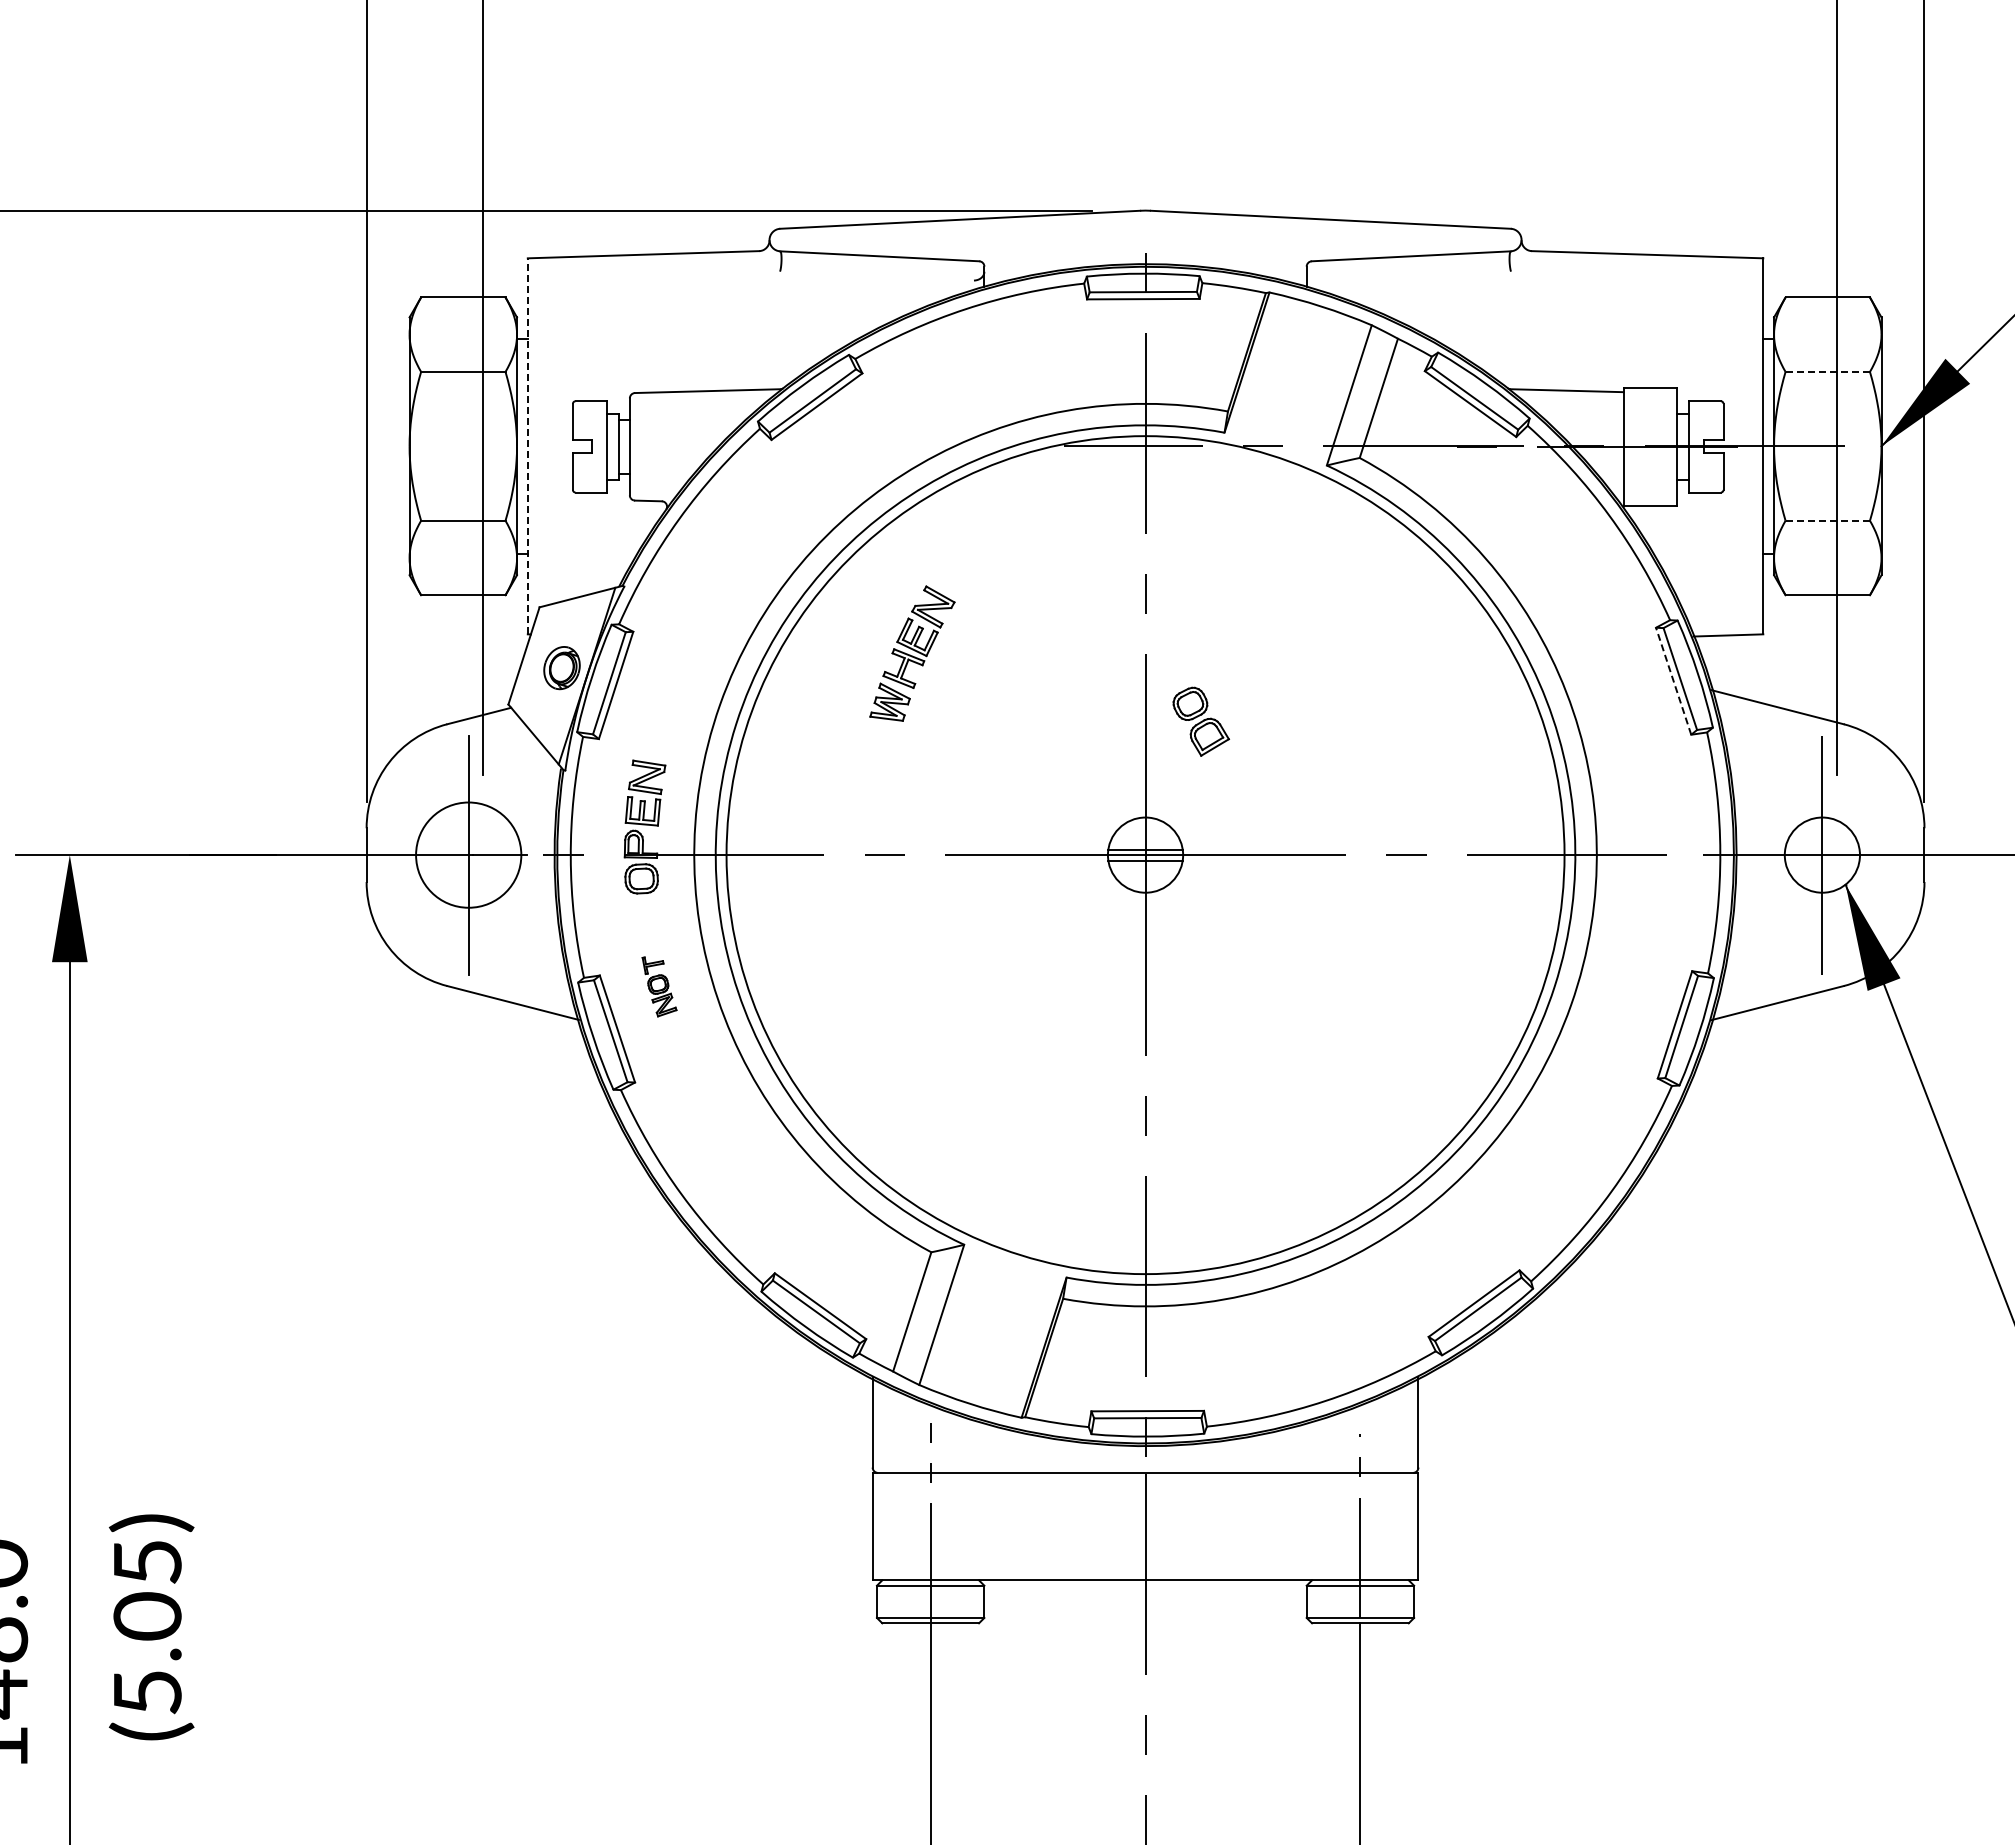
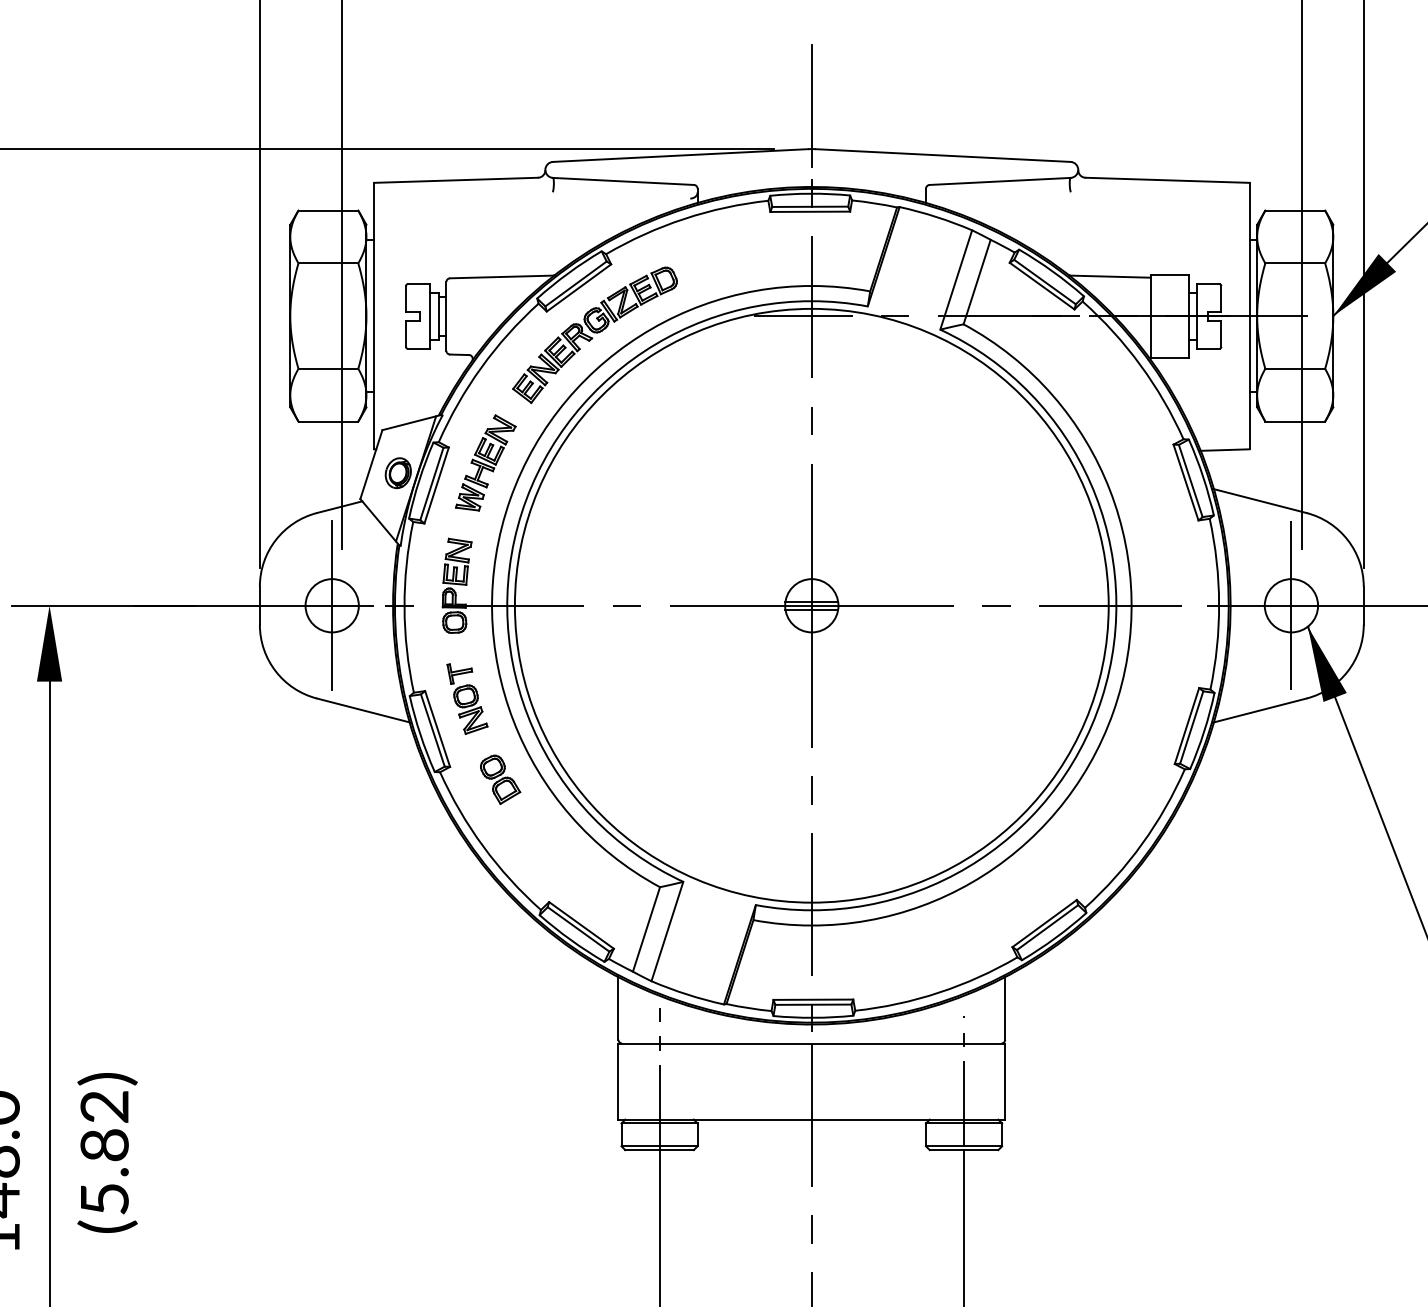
line: (1145, 149) -> (811, 105), added
line: (1828, 371) -> (1295, 263), dashed -> solid
line: (527, 445) -> (373, 315), dashed -> solid
part: (839, 473) -> (594, 335), added
line: (1828, 520) -> (1295, 368), dashed -> solid
part: (912, 653) -> (485, 462), moved
line: (1673, 680) -> (1185, 482), dashed -> solid
part: (1200, 721) -> (500, 779), moved
circle: (468, 854) -> (332, 605), size x0.71
part: (659, 986) -> (467, 698), size x1.67
text: (147, 1590) -> (104, 1126), (5.05) -> (5.82)

